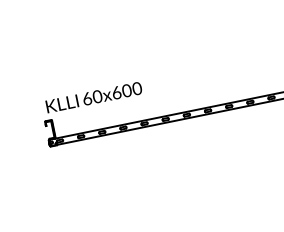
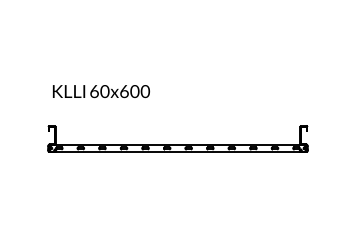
text: (94, 97) -> (101, 91), moved

